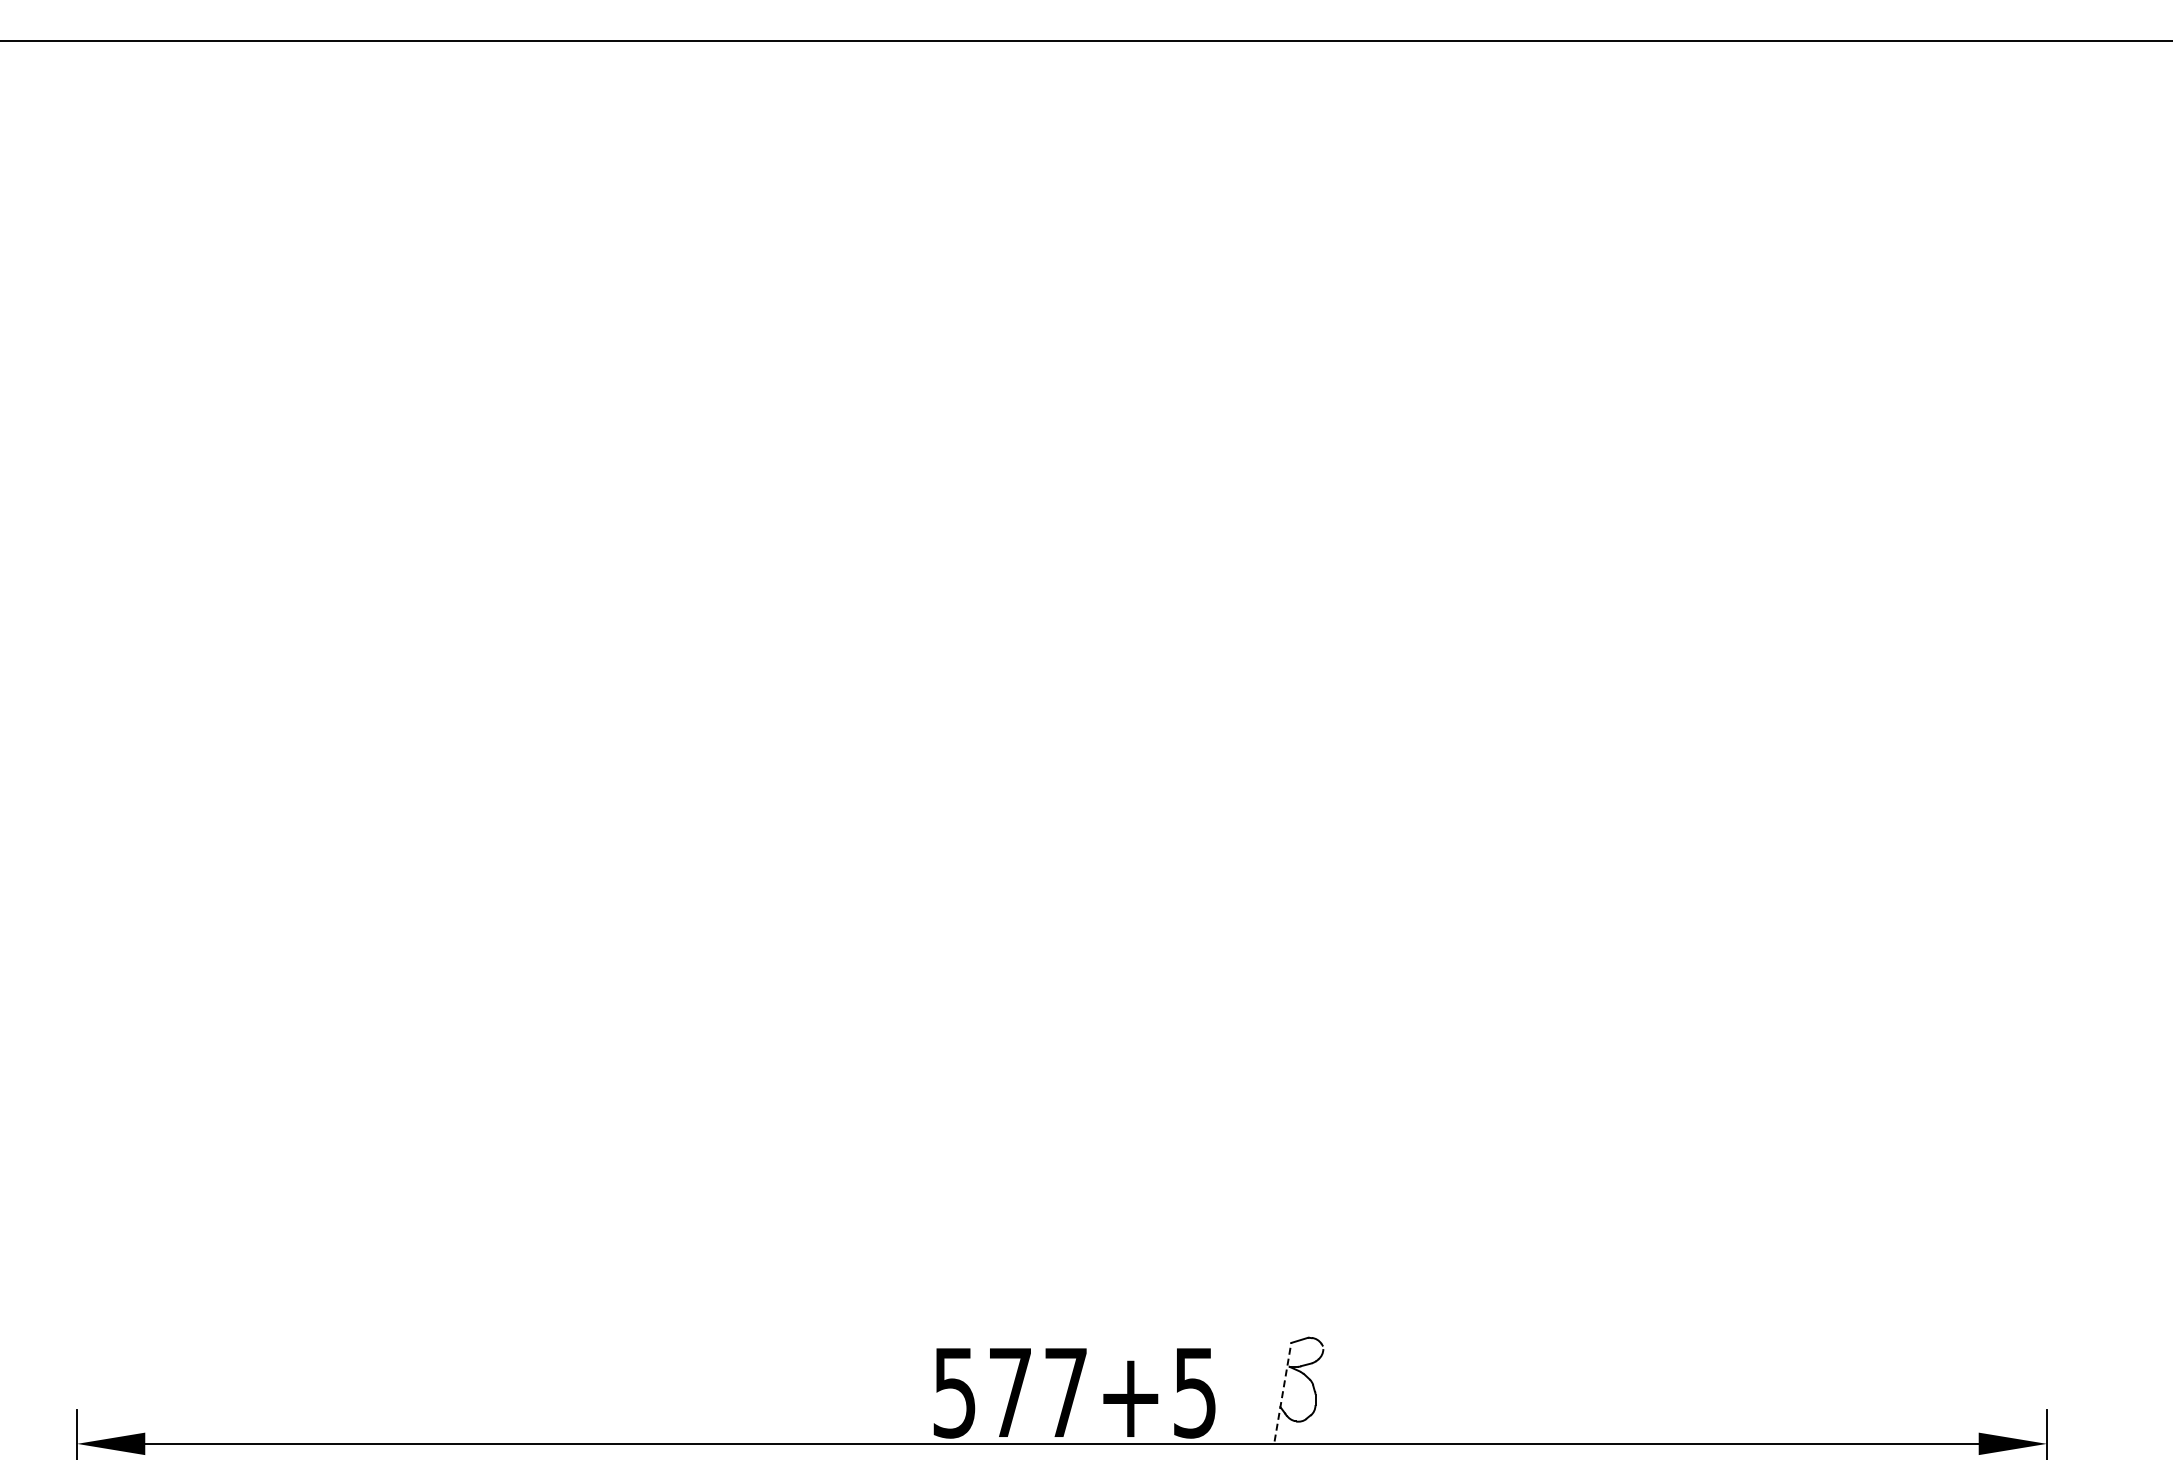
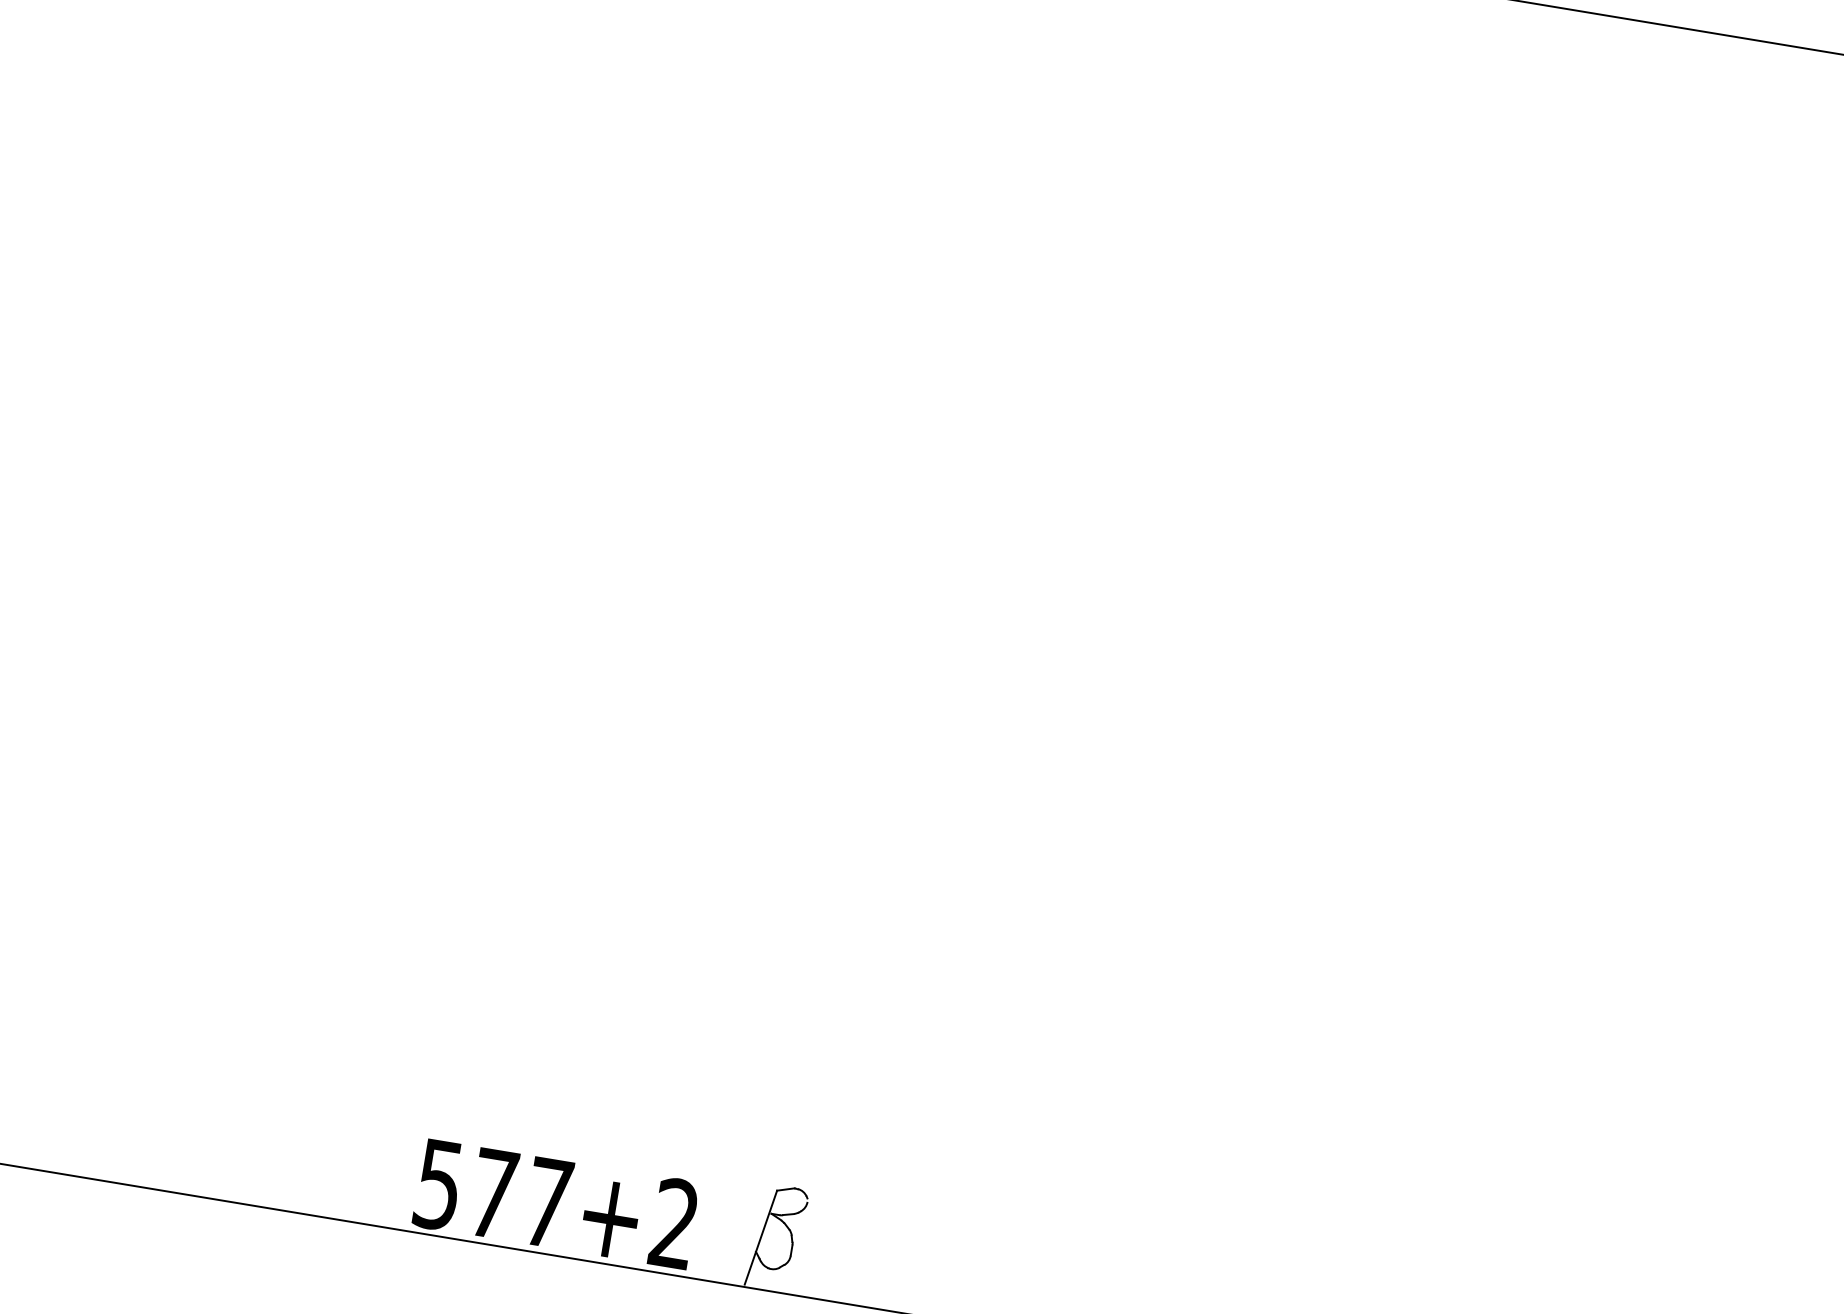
text: (1194, 1392) -> (674, 1223), 577+5 -> 577+2
line: (1282, 1392) -> (760, 1237), dashed -> solid

